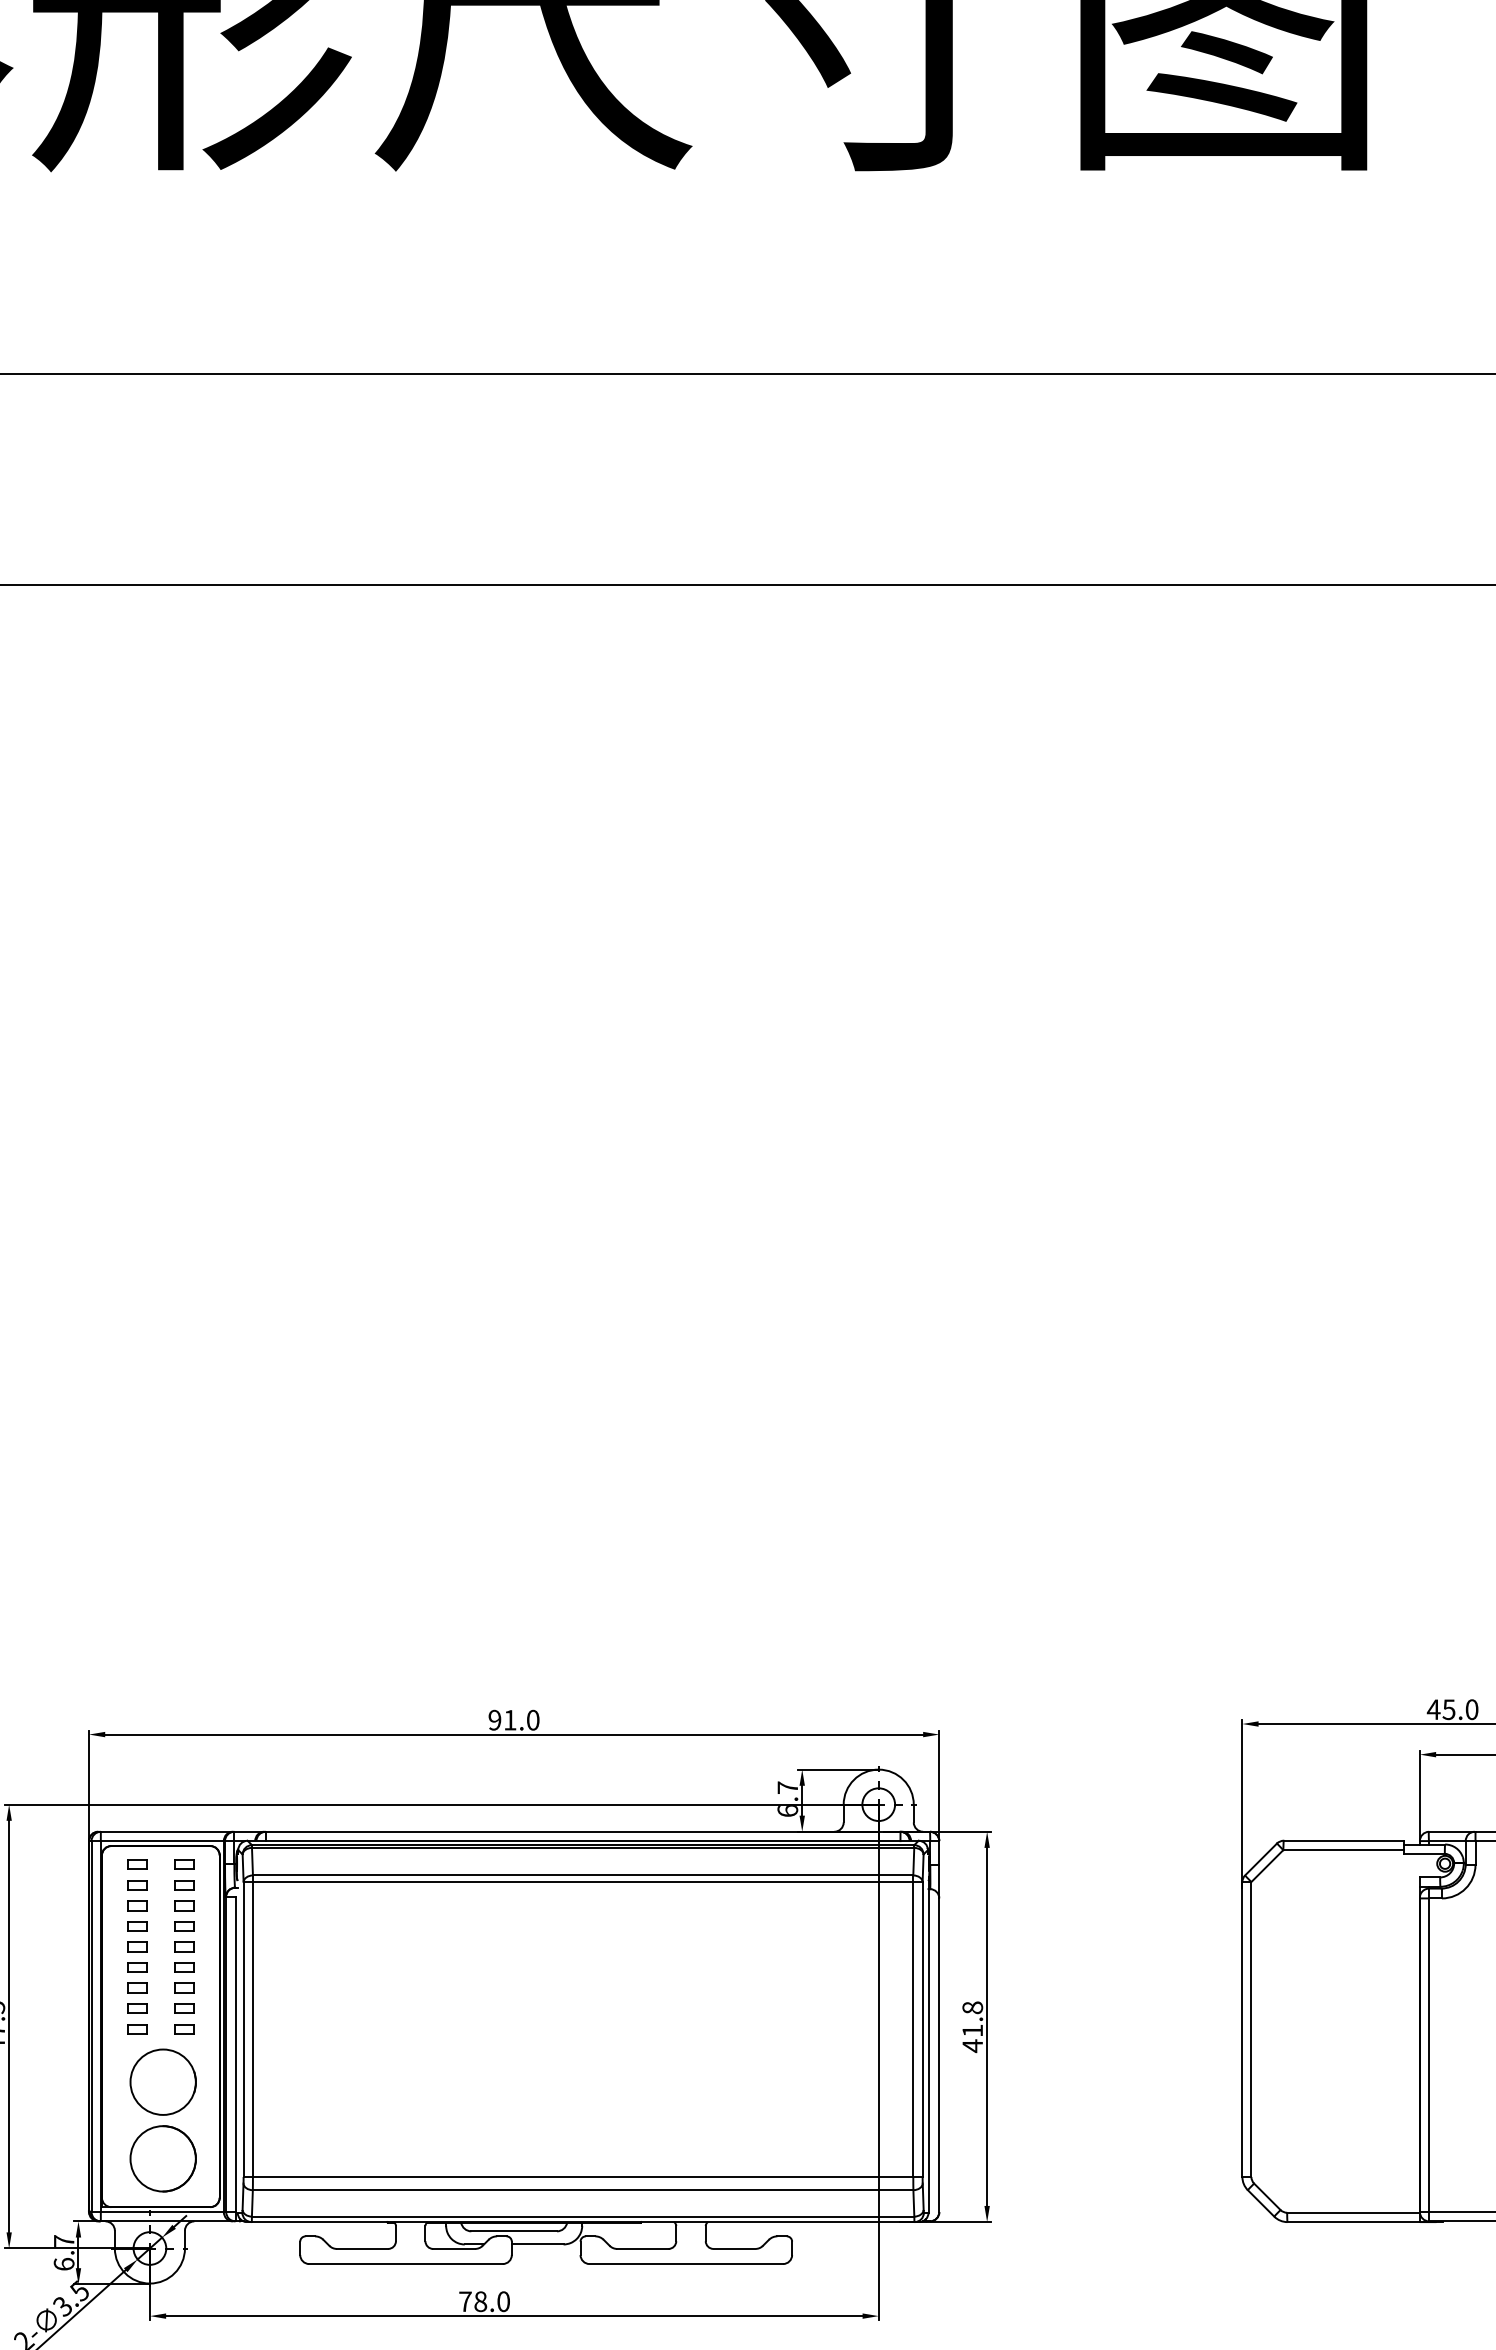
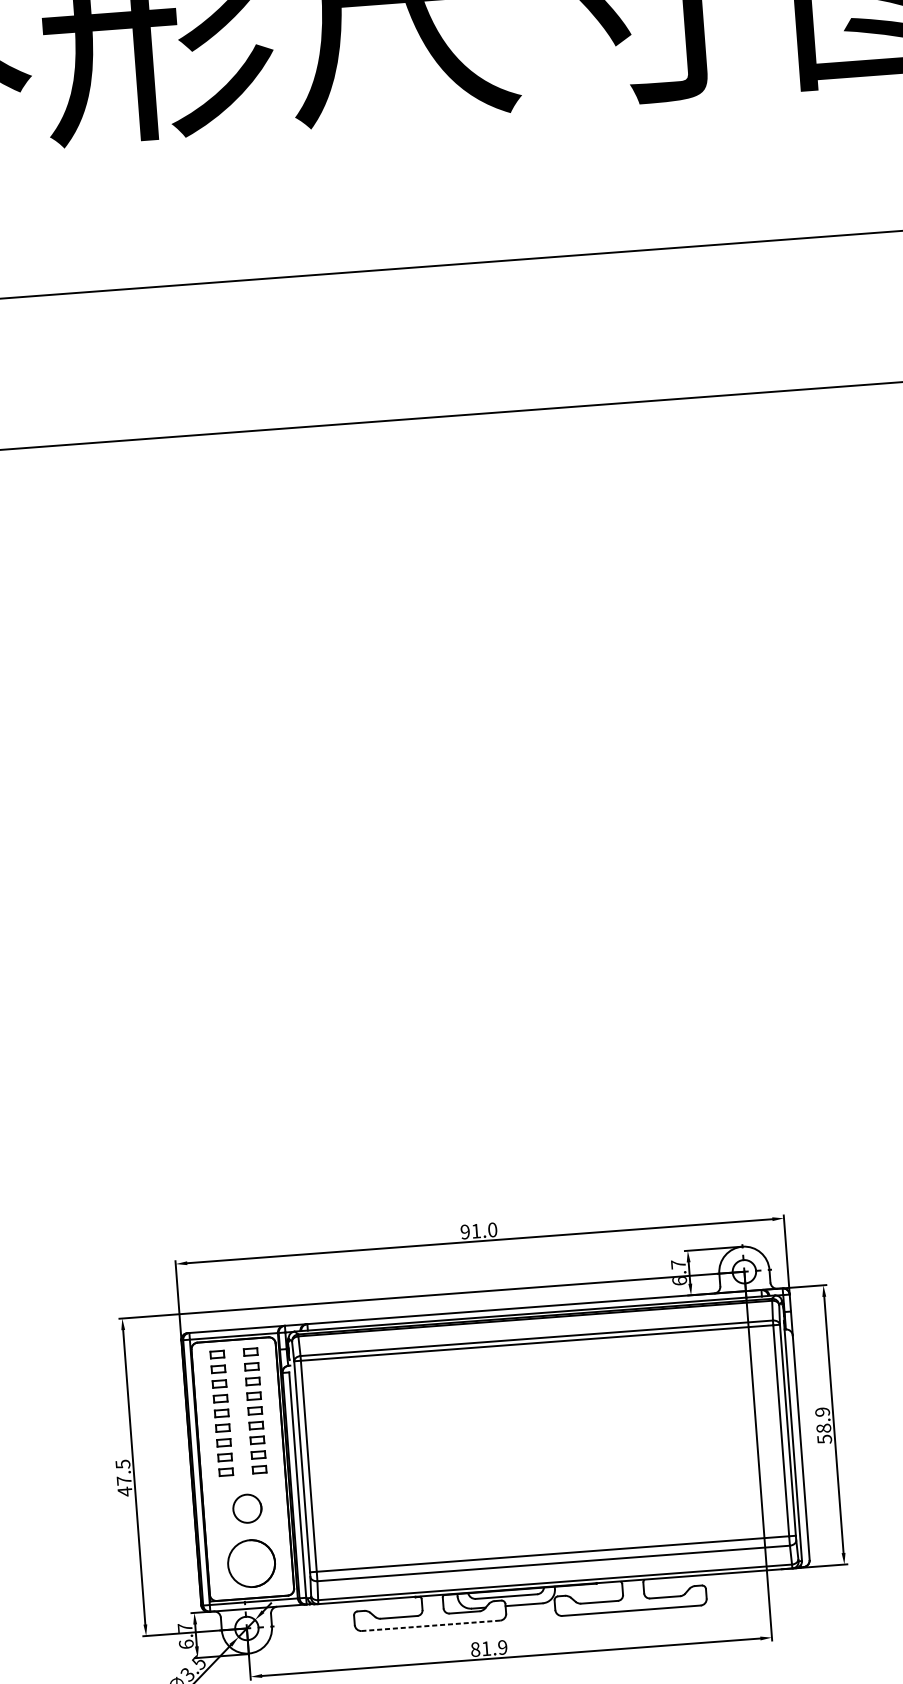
text: (972, 2027) -> (823, 1426), 41.8 -> 58.9
circle: (162, 2081) -> (246, 1508), size x0.6
line: (406, 2264) -> (431, 1626), solid -> dashed
text: (484, 2301) -> (489, 1648), 78.0 -> 81.9

